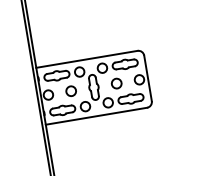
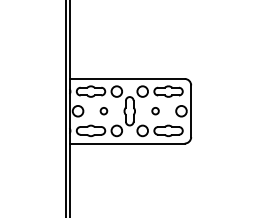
circle: (116, 82) -> (155, 110), size x0.6
circle: (70, 90) -> (103, 110), size x0.6

